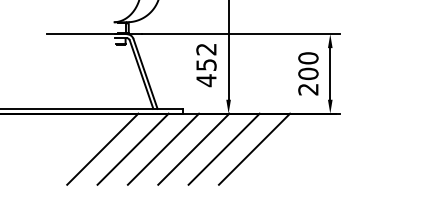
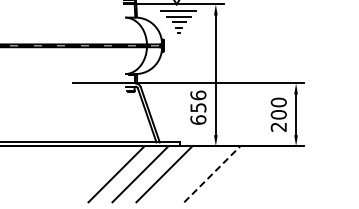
text: (206, 64) -> (198, 107), 452 -> 656
line: (193, 149) -> (188, 174), removed
line: (224, 149) -> (212, 174), solid -> dashed
line: (254, 149) -> (236, 174), removed

